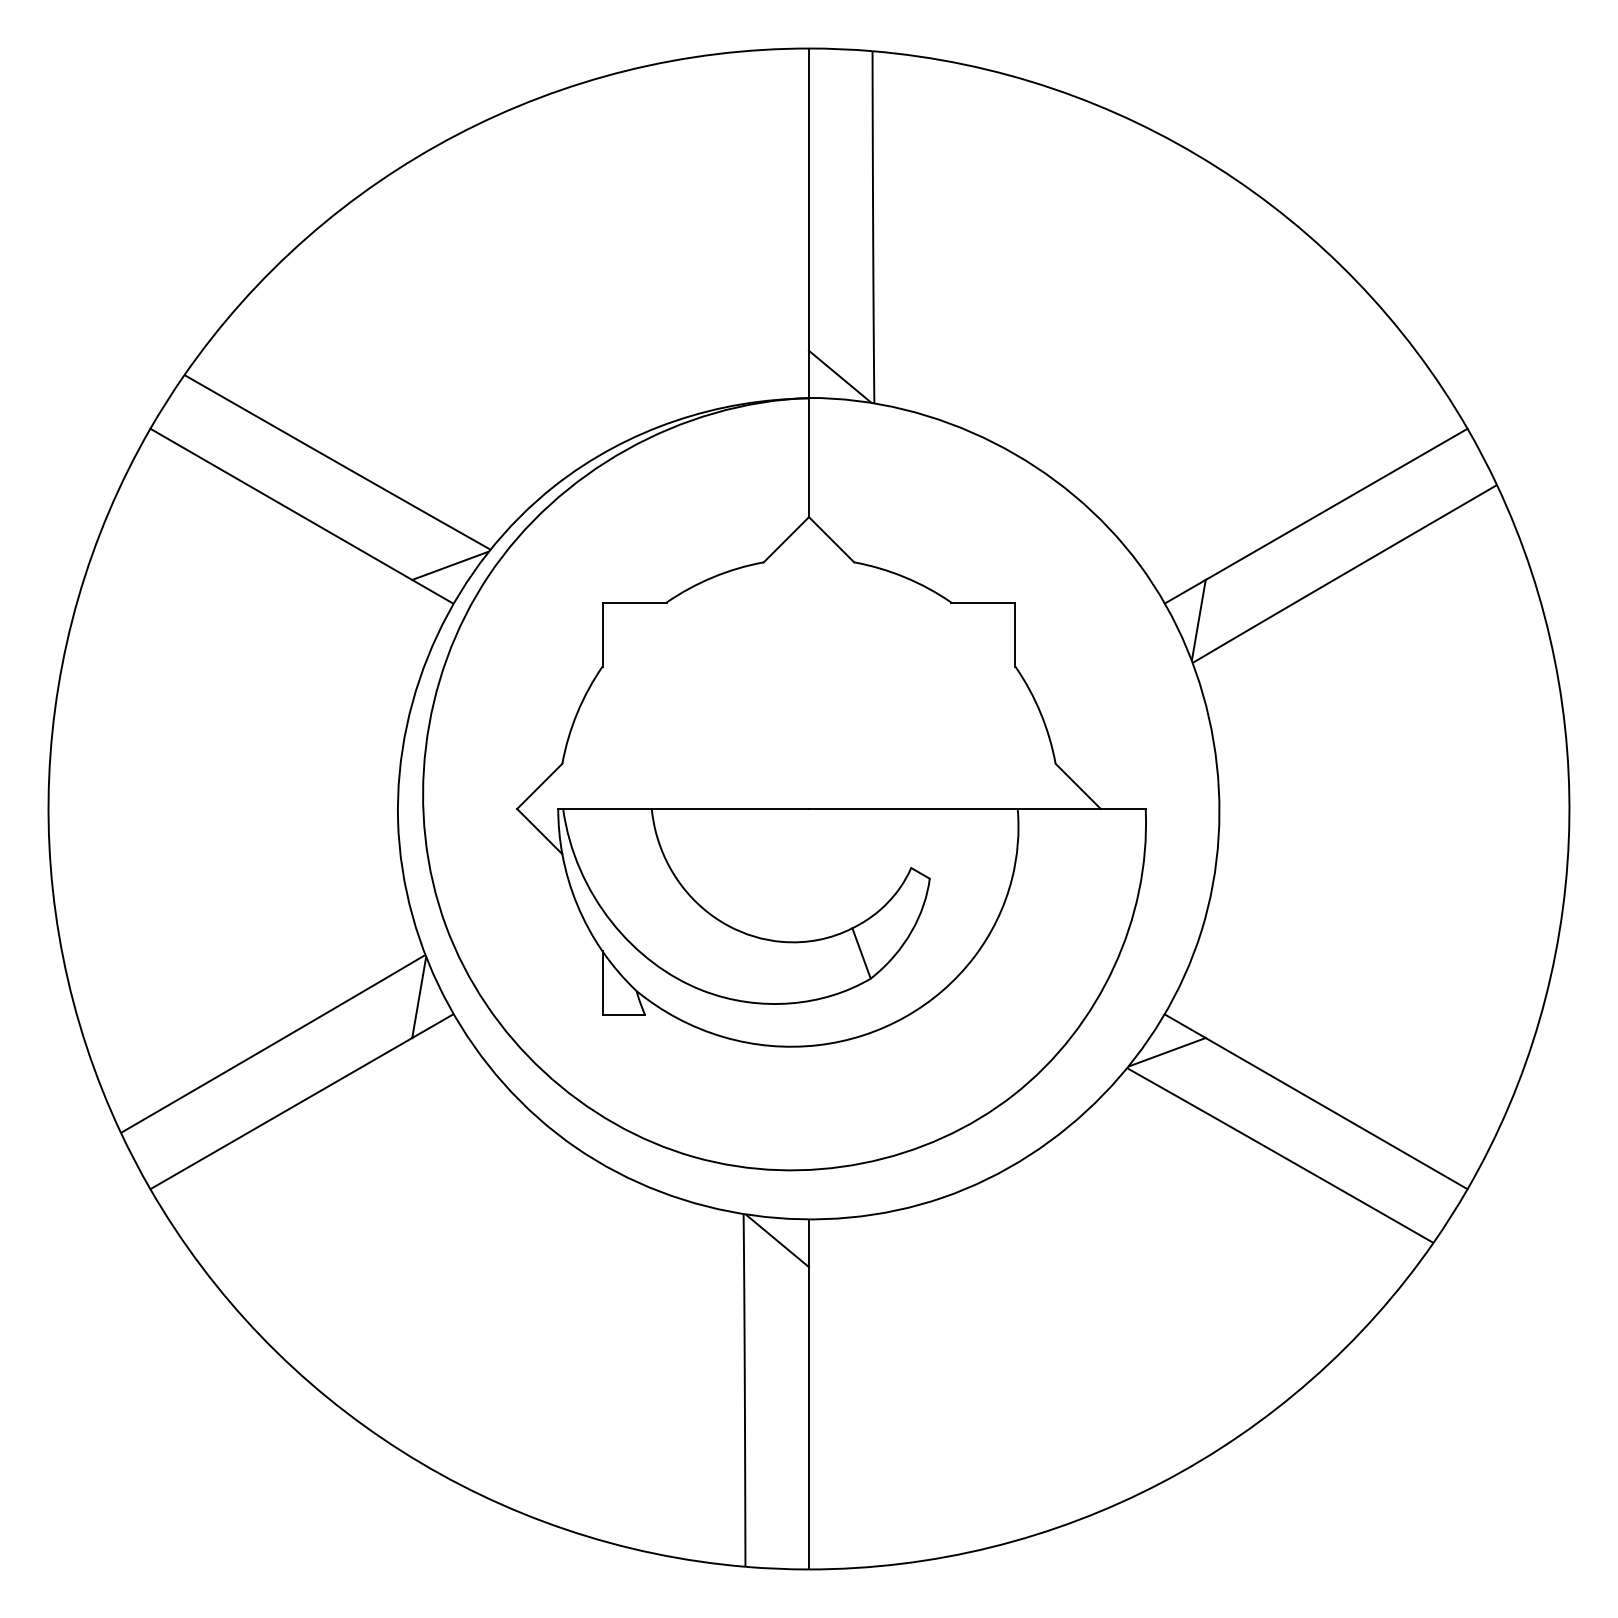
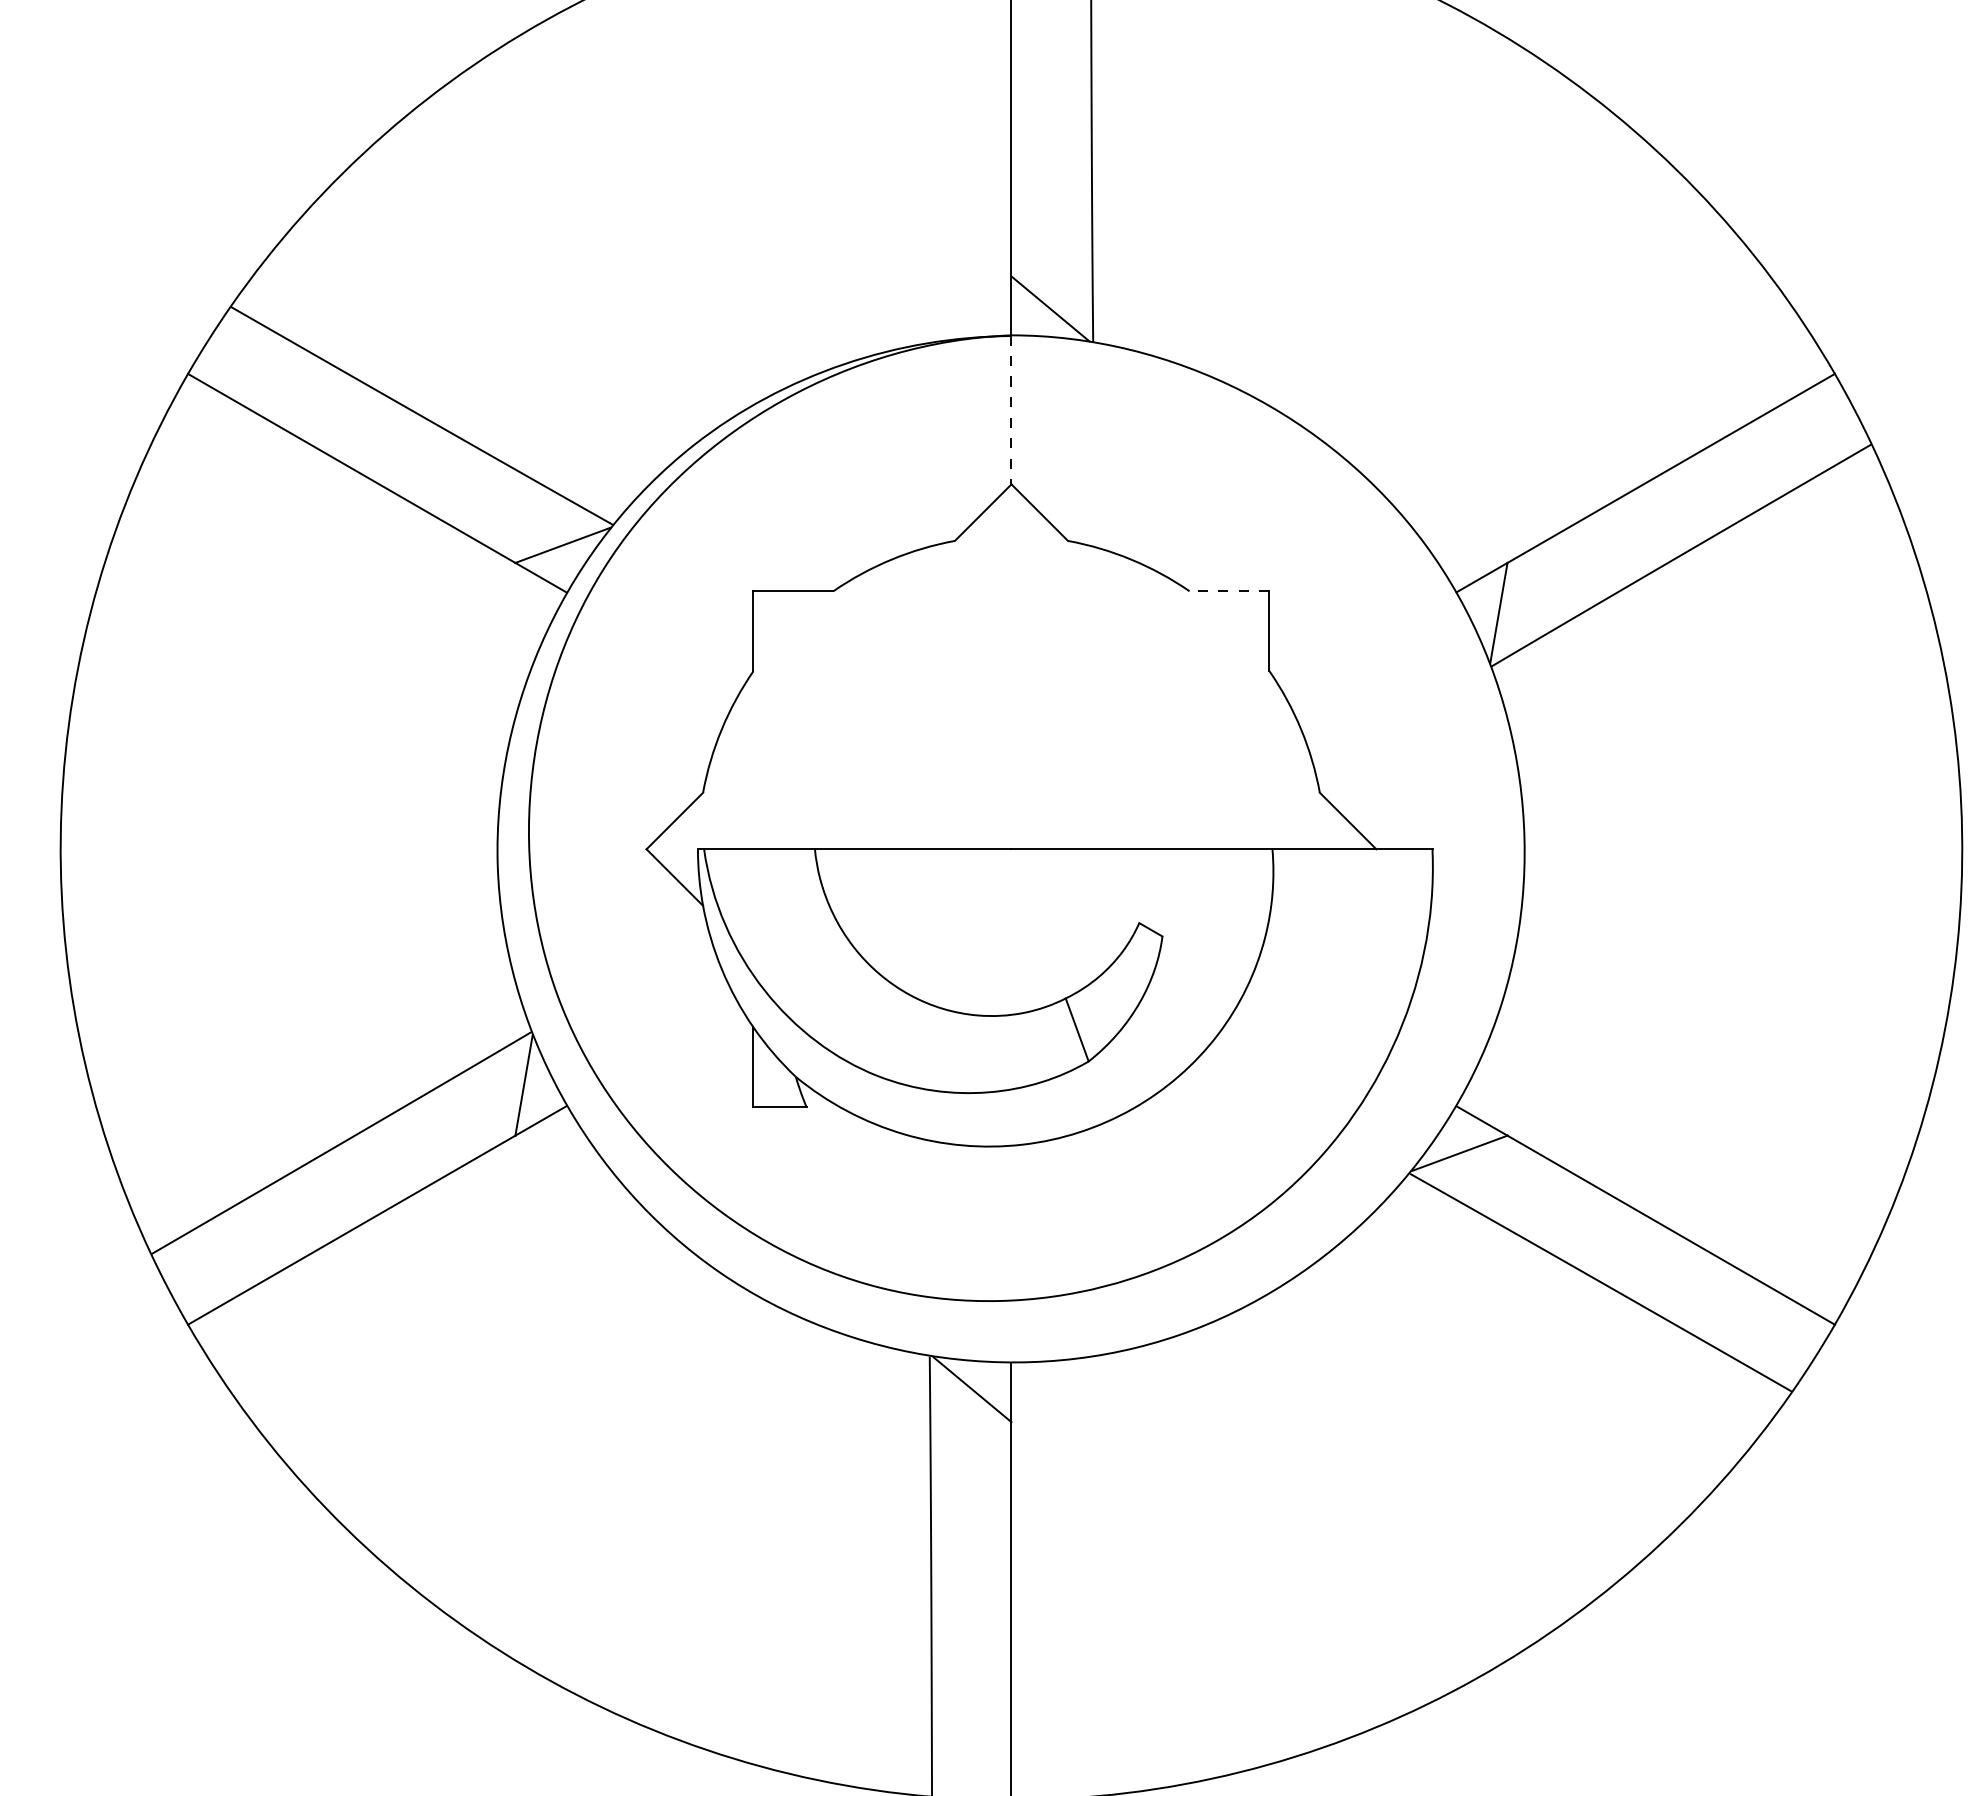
line: (809, 457) -> (1012, 409), solid -> dashed
line: (983, 602) -> (1229, 591), solid -> dashed

